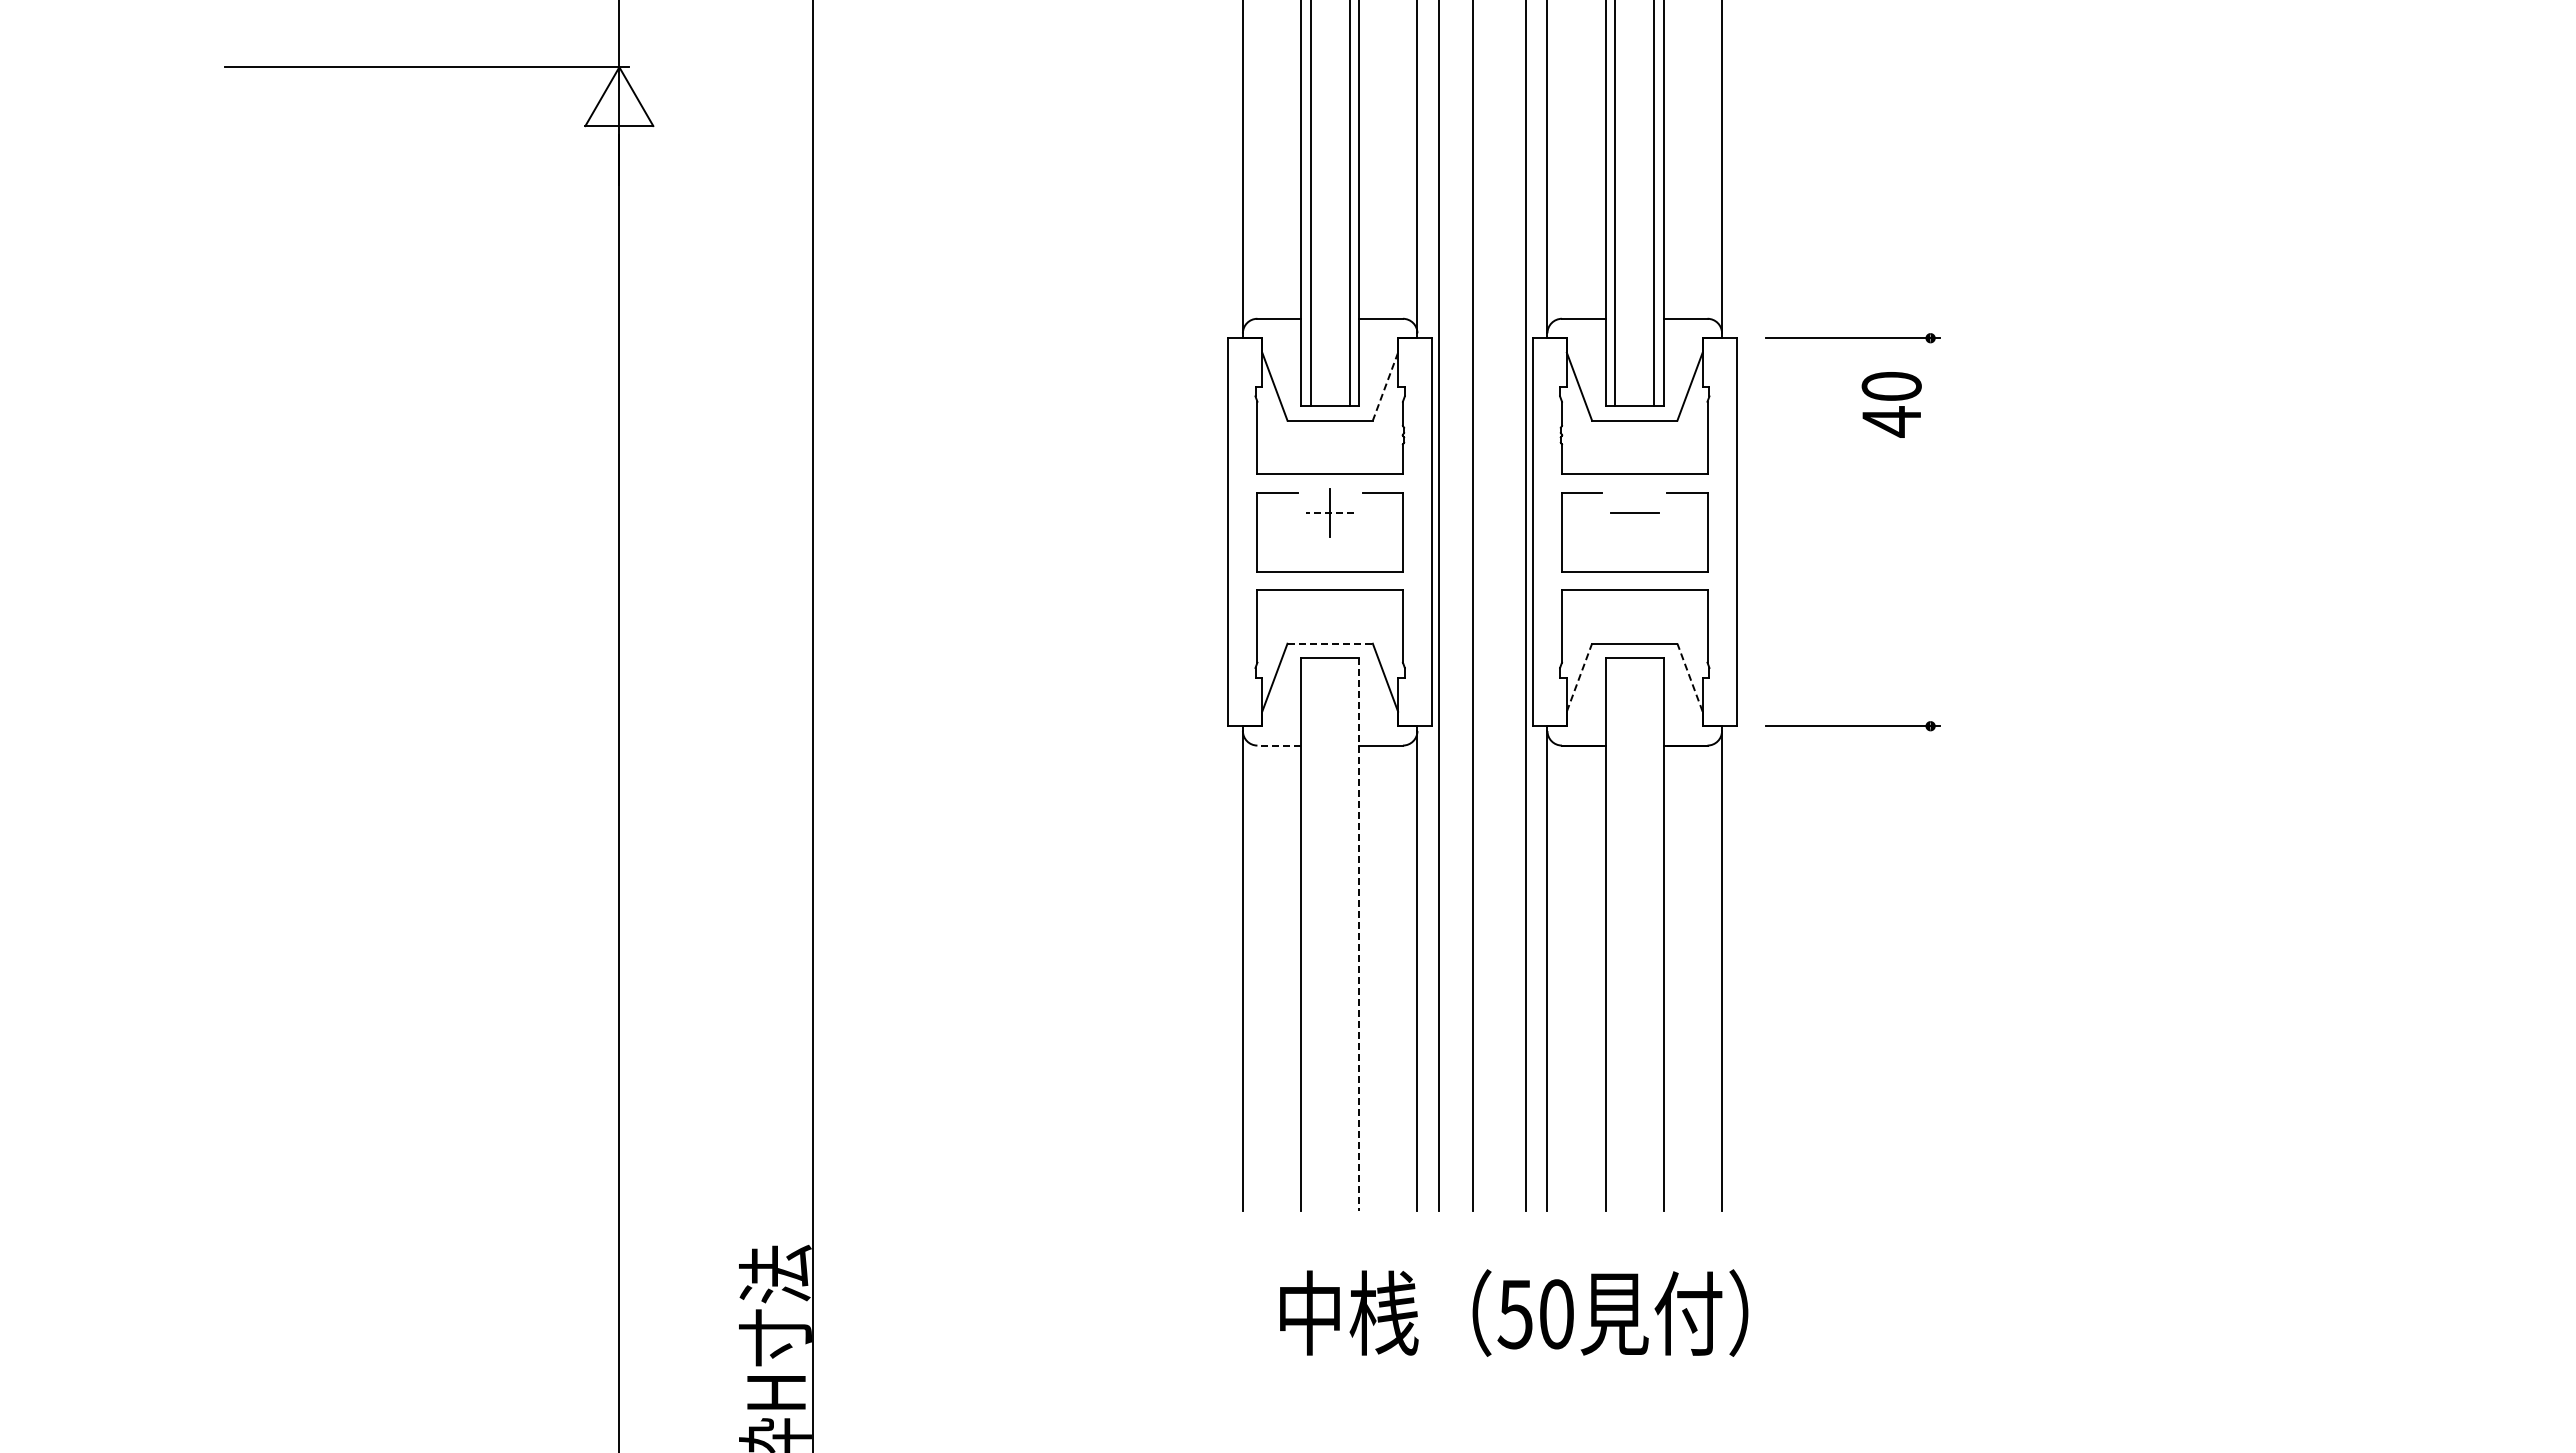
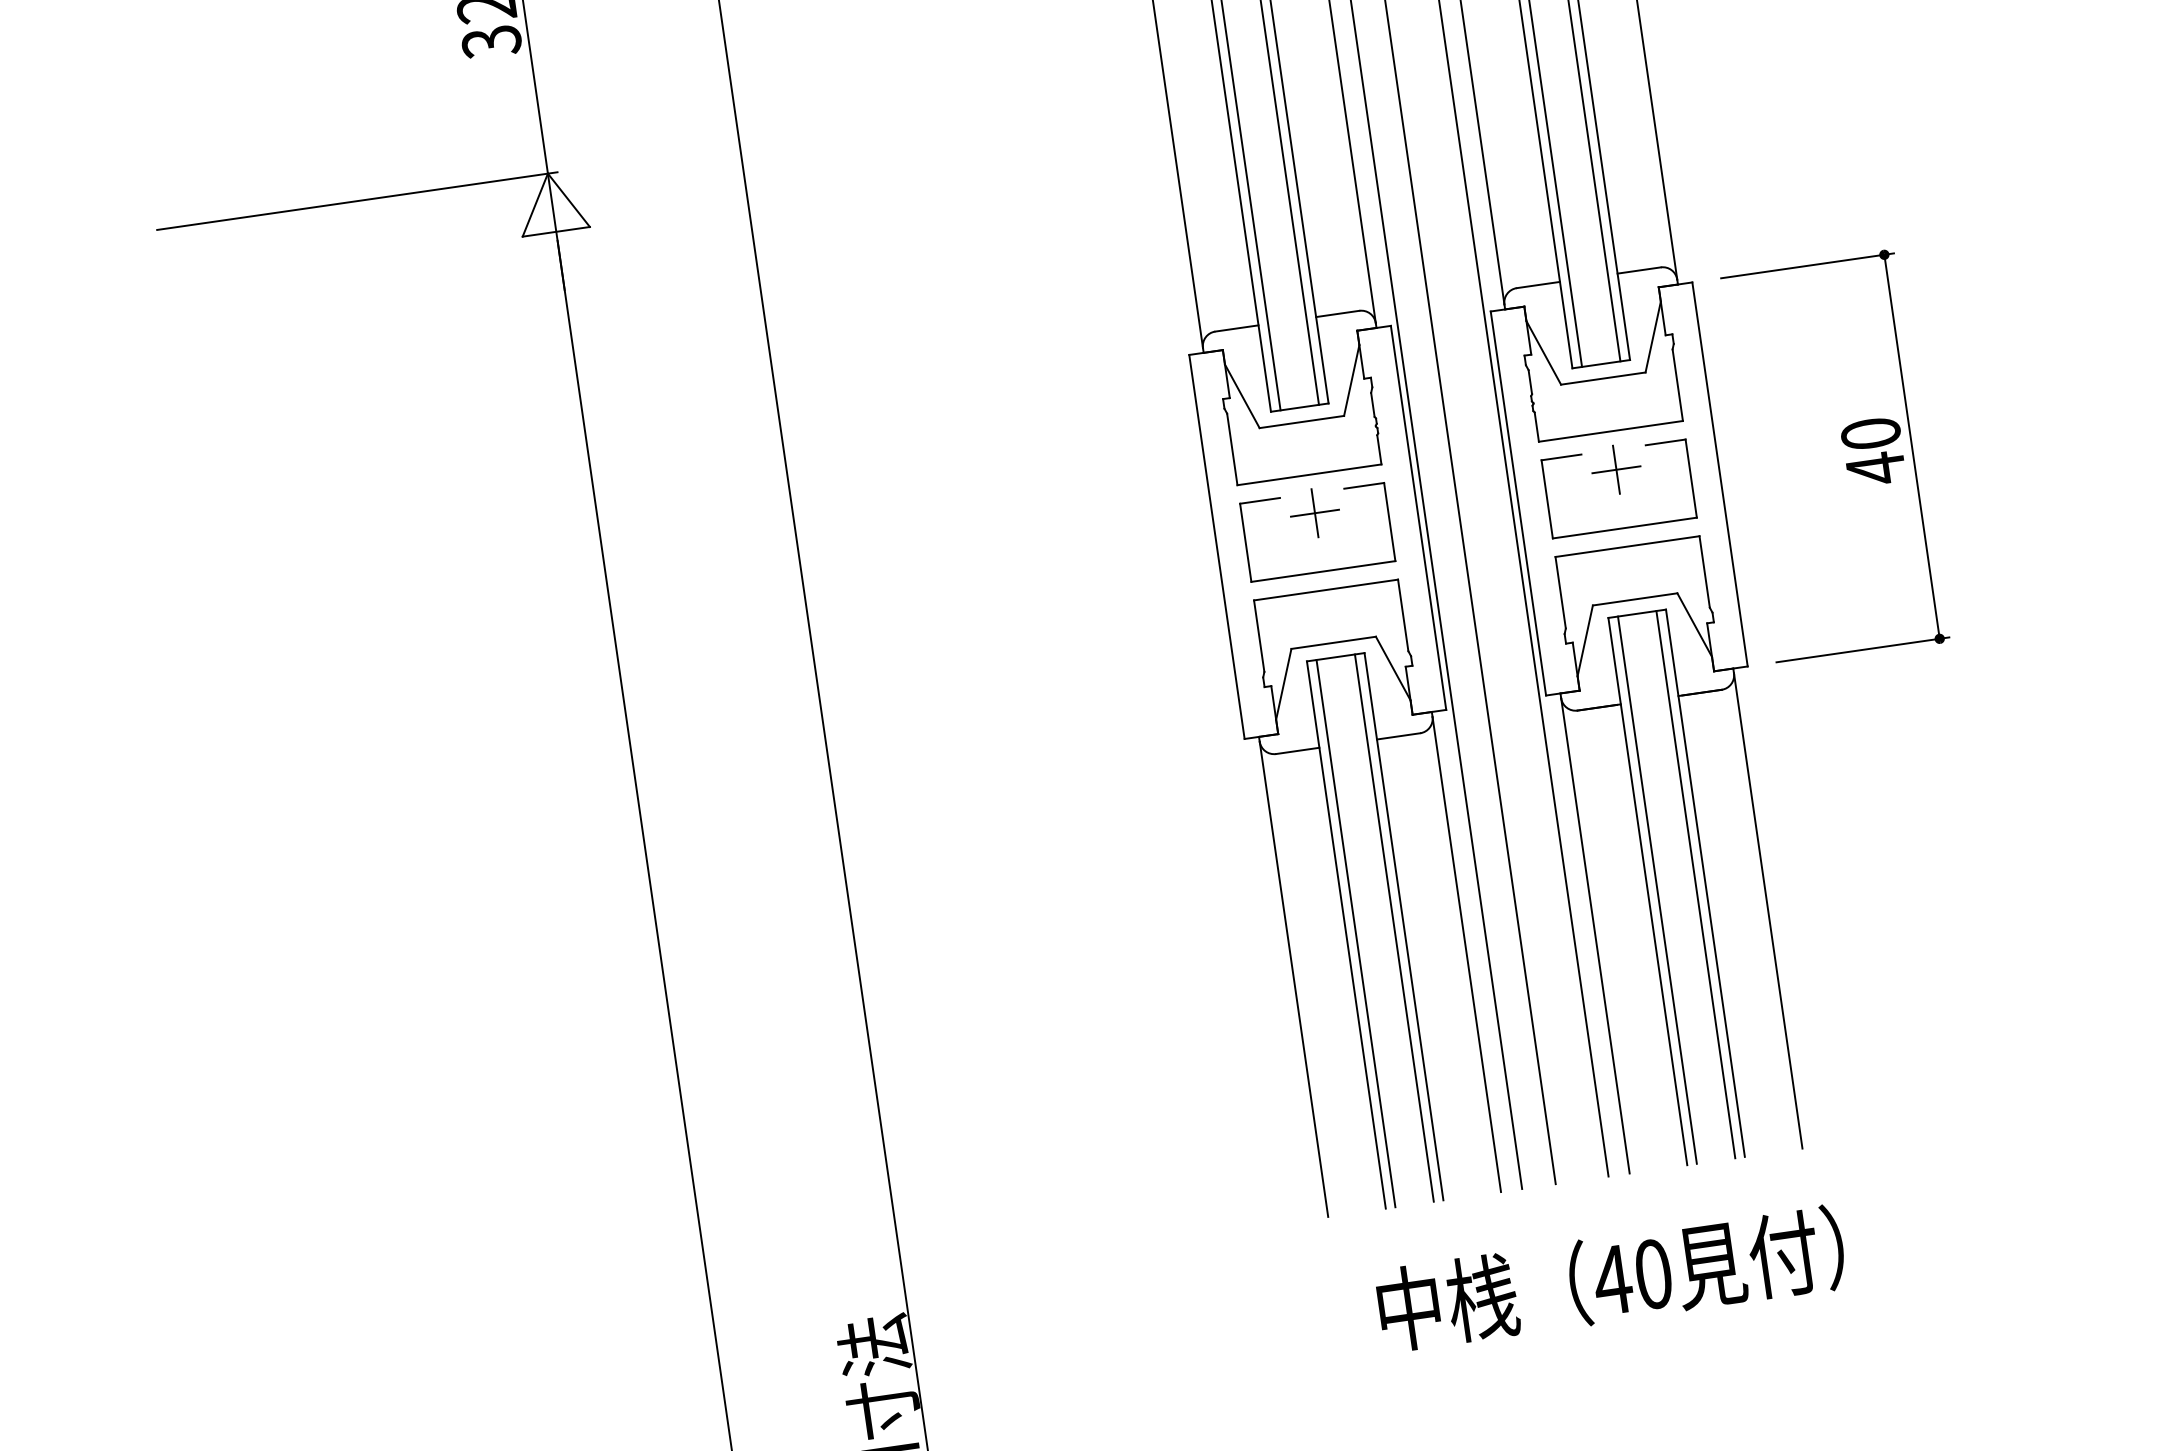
line: (1385, 387) -> (1351, 381), dashed -> solid
text: (1891, 404) -> (1873, 451), moved
line: (1329, 512) -> (1314, 513), dashed -> solid
line: (1634, 512) -> (1616, 469), added
line: (1930, 532) -> (1911, 447), added
line: (1330, 643) -> (1333, 642), dashed -> solid
line: (1579, 677) -> (1585, 640), dashed -> solid
line: (1689, 677) -> (1694, 625), dashed -> solid
line: (1279, 745) -> (1298, 750), dashed -> solid
line: (1310, 934) -> (1355, 933), added
line: (1349, 934) -> (1394, 927), added
line: (1615, 934) -> (1657, 889), added
line: (1654, 934) -> (1696, 884), added
line: (1359, 935) -> (1404, 927), dashed -> solid
text: (1515, 1314) -> (1612, 1280), 50 -> 40

